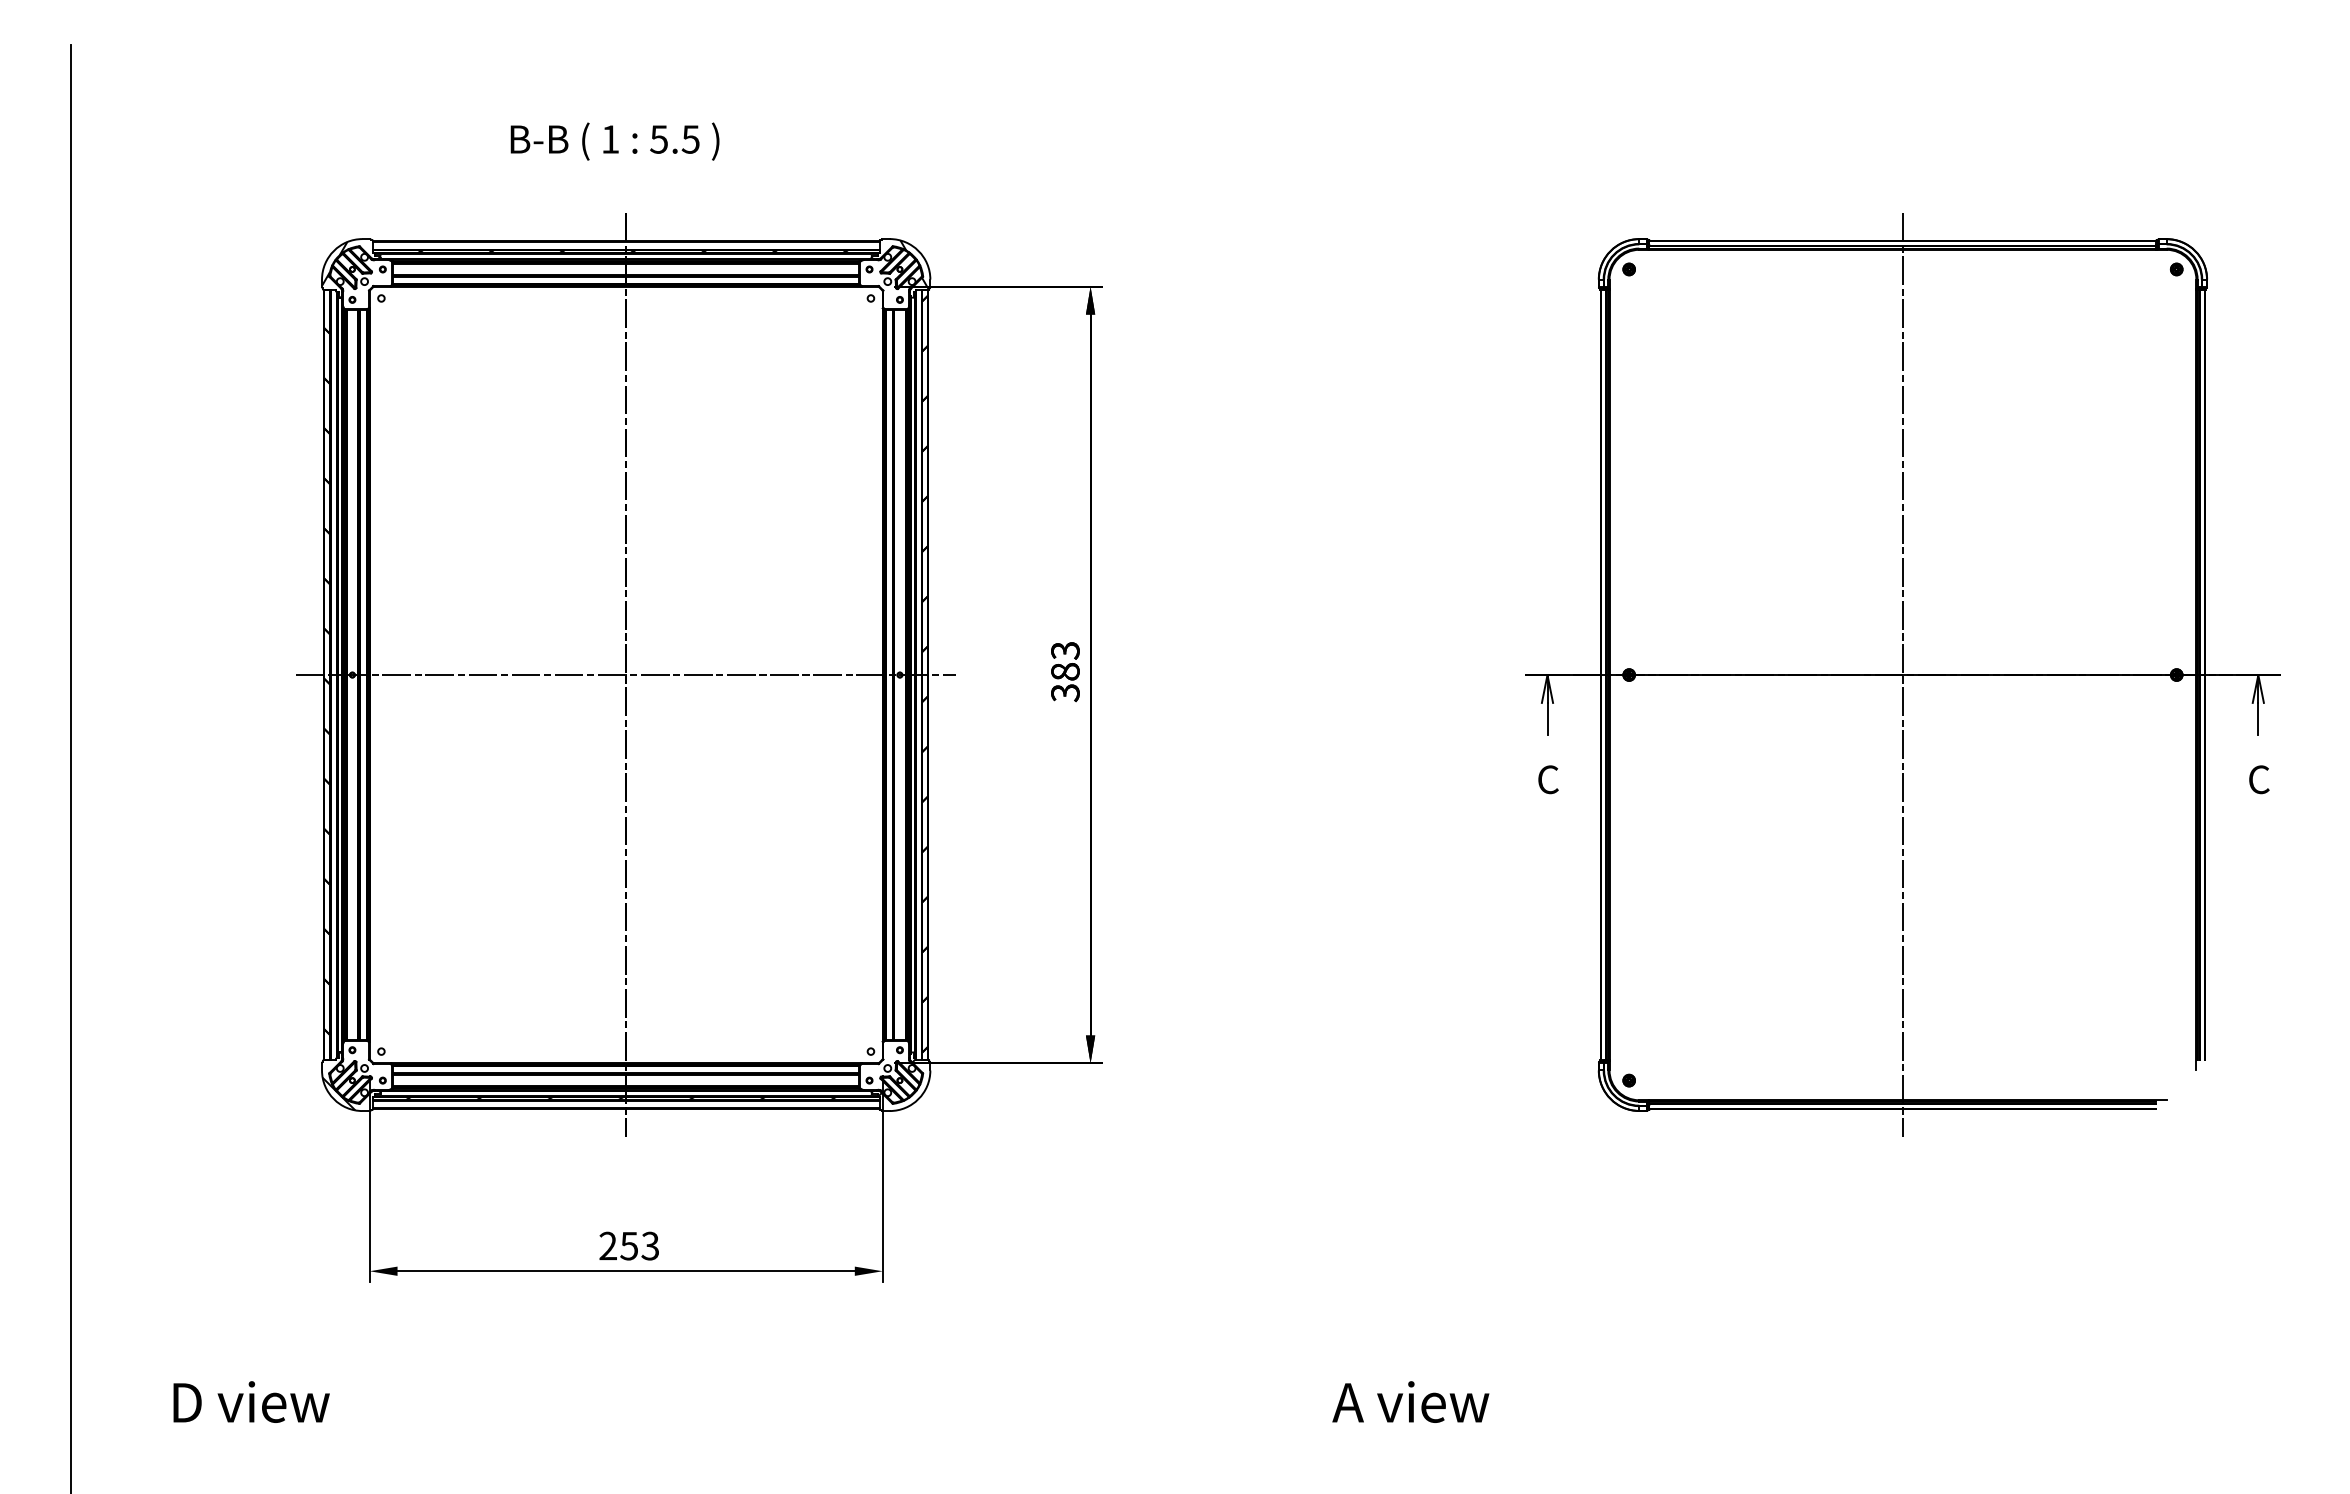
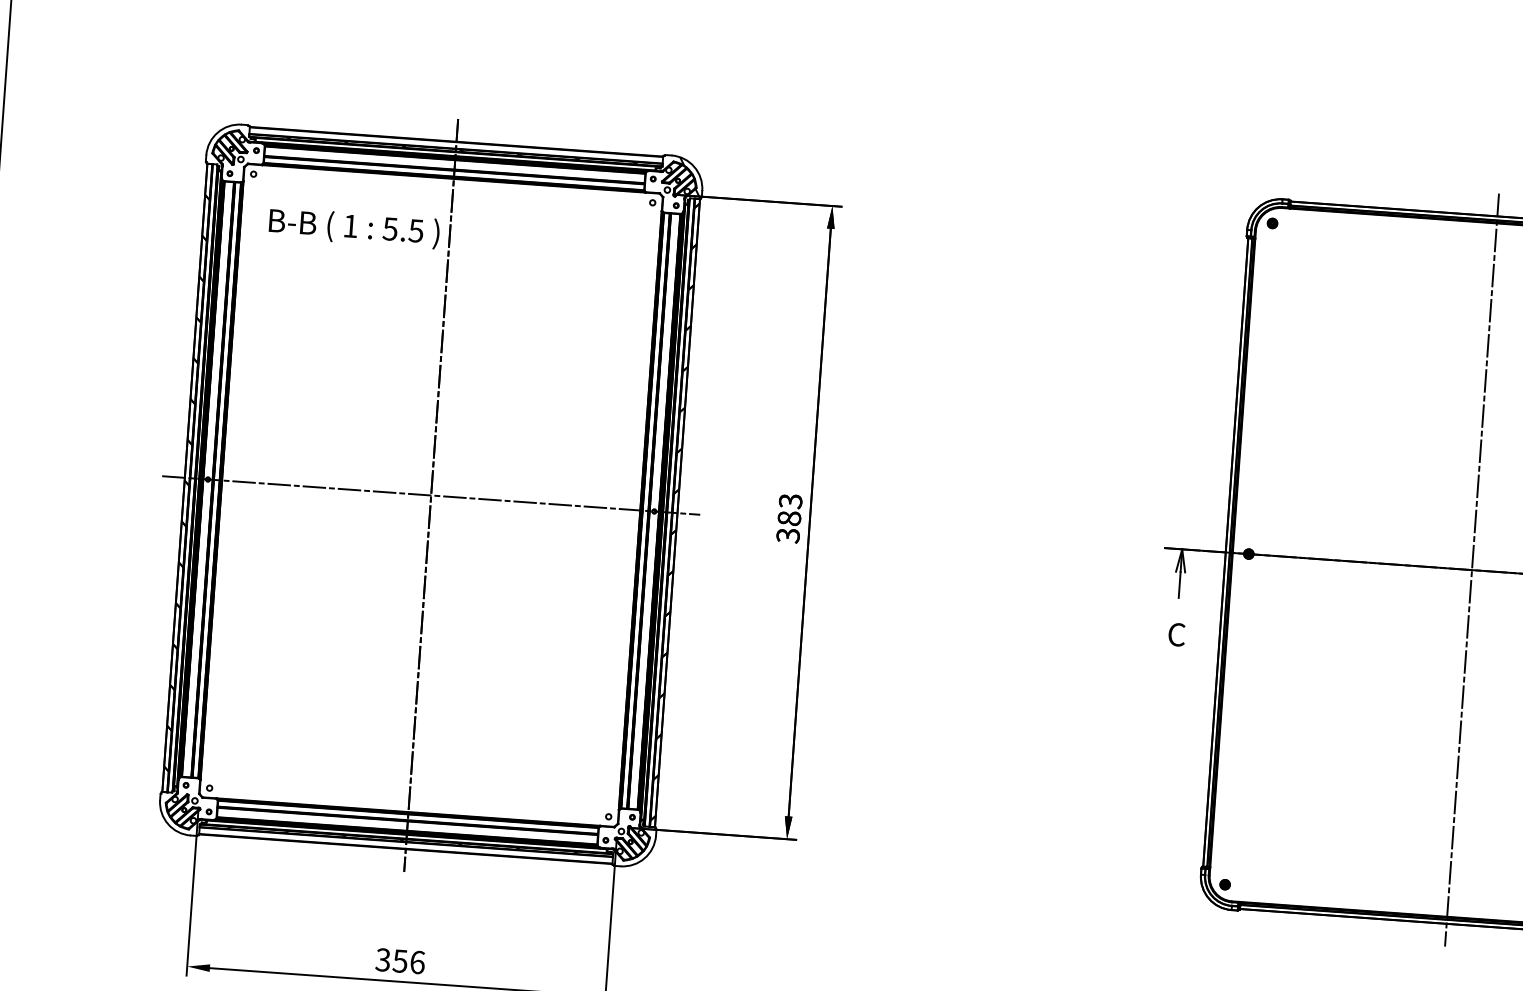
text: (614, 141) -> (353, 228), moved
hatch: (351, 263) -> (231, 143), removed
hatch: (338, 1093) -> (172, 819), removed
text: (629, 1245) -> (400, 960), 253 -> 356

